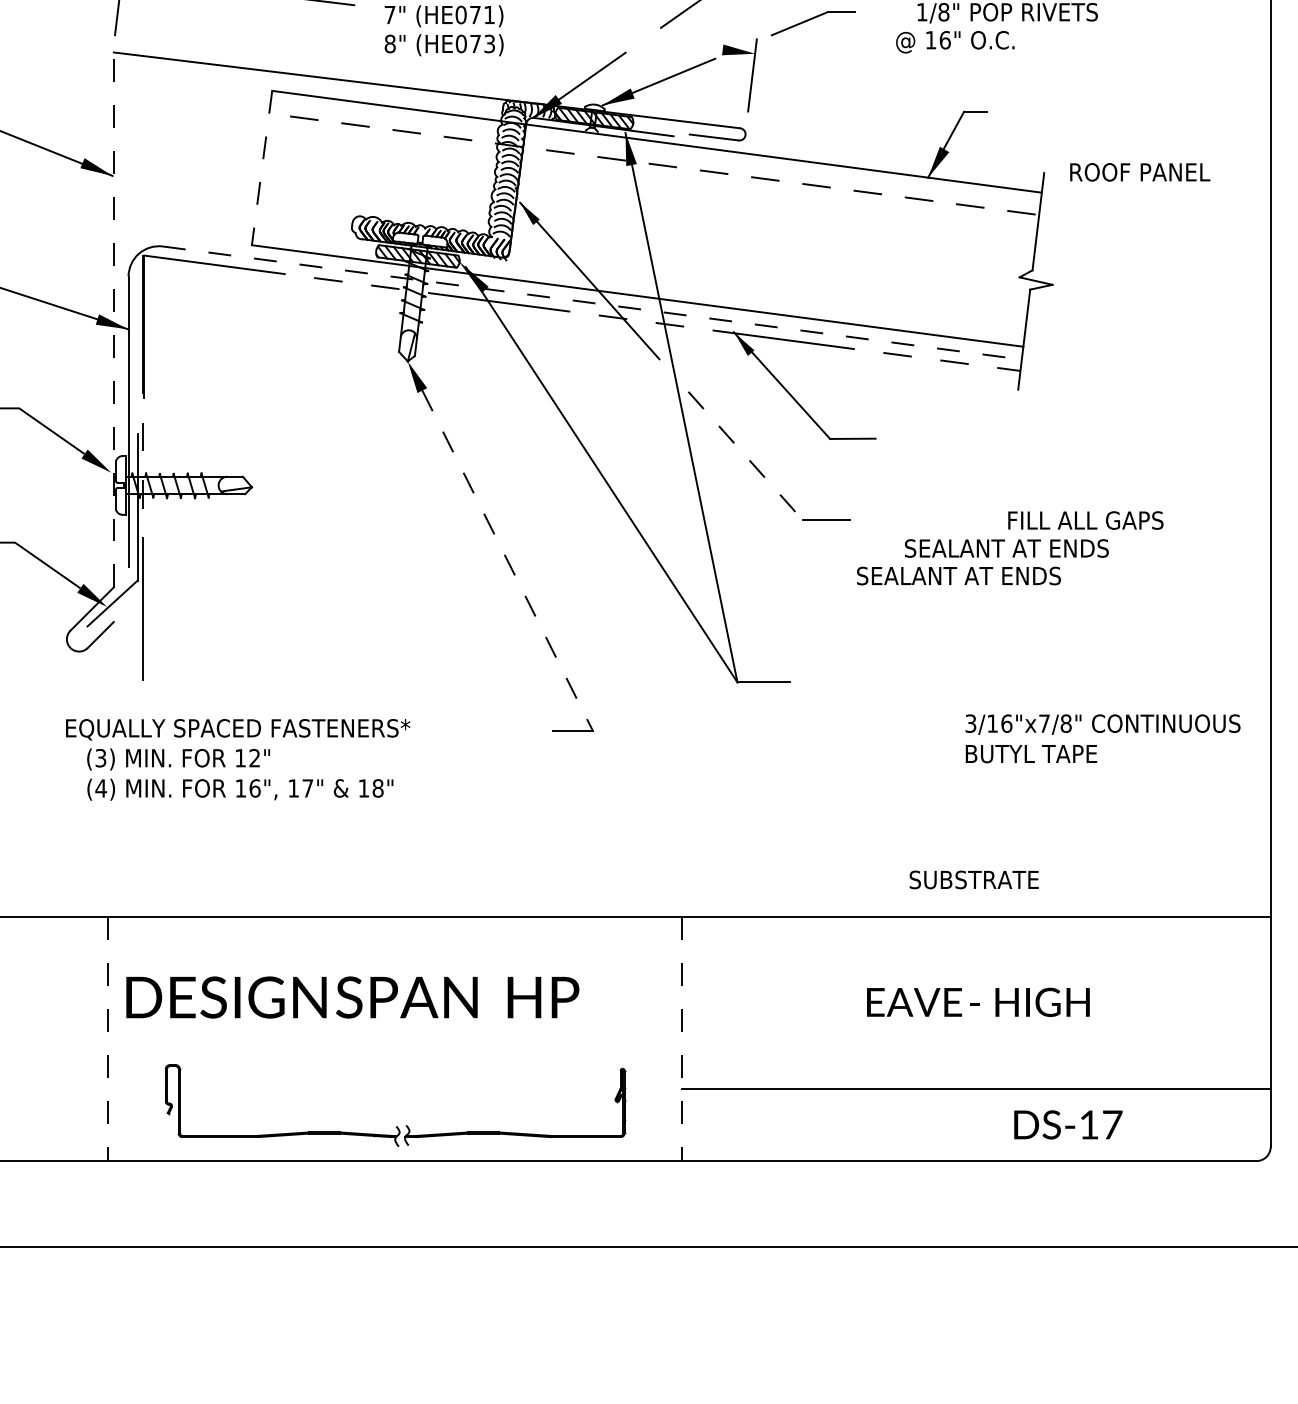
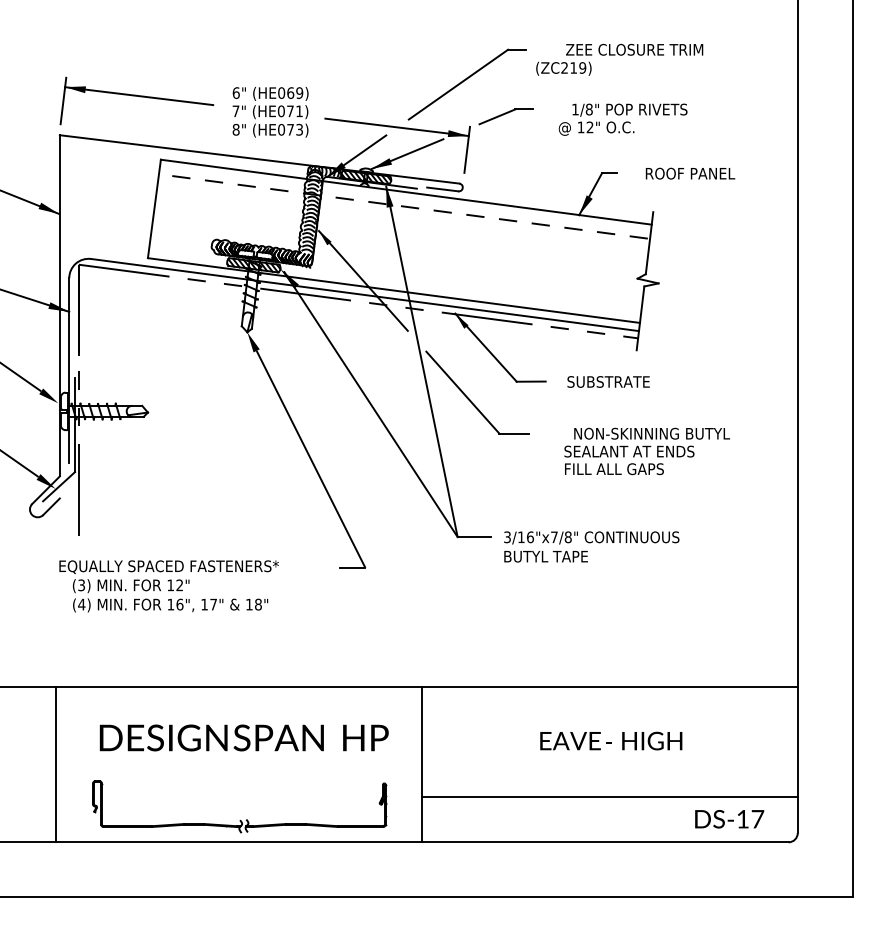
line: (641, 40) -> (396, 127), added
text: (944, 40) -> (589, 127), 16" -> 12"
line: (262, 167) -> (154, 208), dashed -> solid
text: (1140, 172) -> (690, 173), moved
line: (593, 303) -> (365, 295), dashed -> solid
line: (113, 319) -> (59, 305), dashed -> solid
line: (745, 455) -> (462, 392), dashed -> solid
text: (1041, 520) -> (651, 433), FILL ALL GAPS -> NON-SKINNING BUTYL
line: (508, 560) -> (311, 459), dashed -> solid
text: (952, 576) -> (594, 469), SEALANT AT ENDS -> FILL ALL GAPS
text: (1102, 738) -> (591, 546), moved
text: (237, 760) -> (168, 586), moved
text: (974, 879) -> (608, 381), moved
text: (351, 996) -> (243, 737), moved
line: (108, 1039) -> (56, 764), dashed -> solid
line: (682, 1039) -> (422, 764), dashed -> solid
text: (1068, 1125) -> (729, 819), moved

